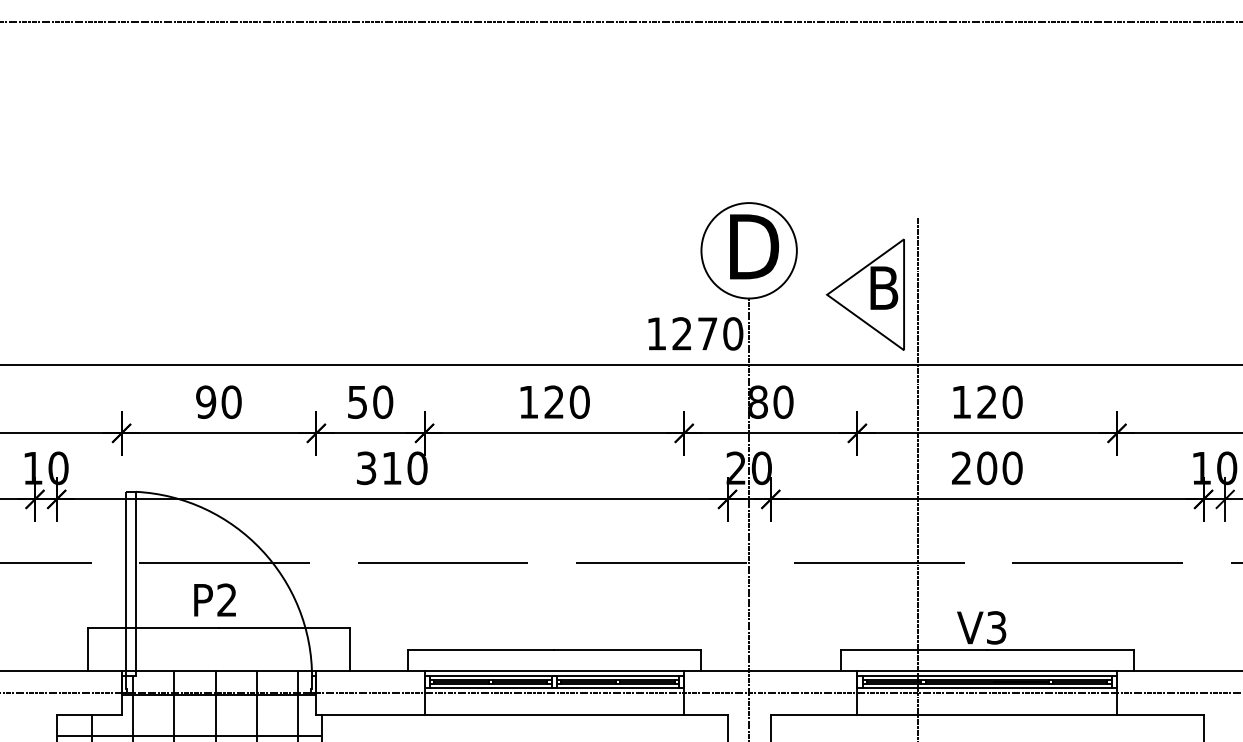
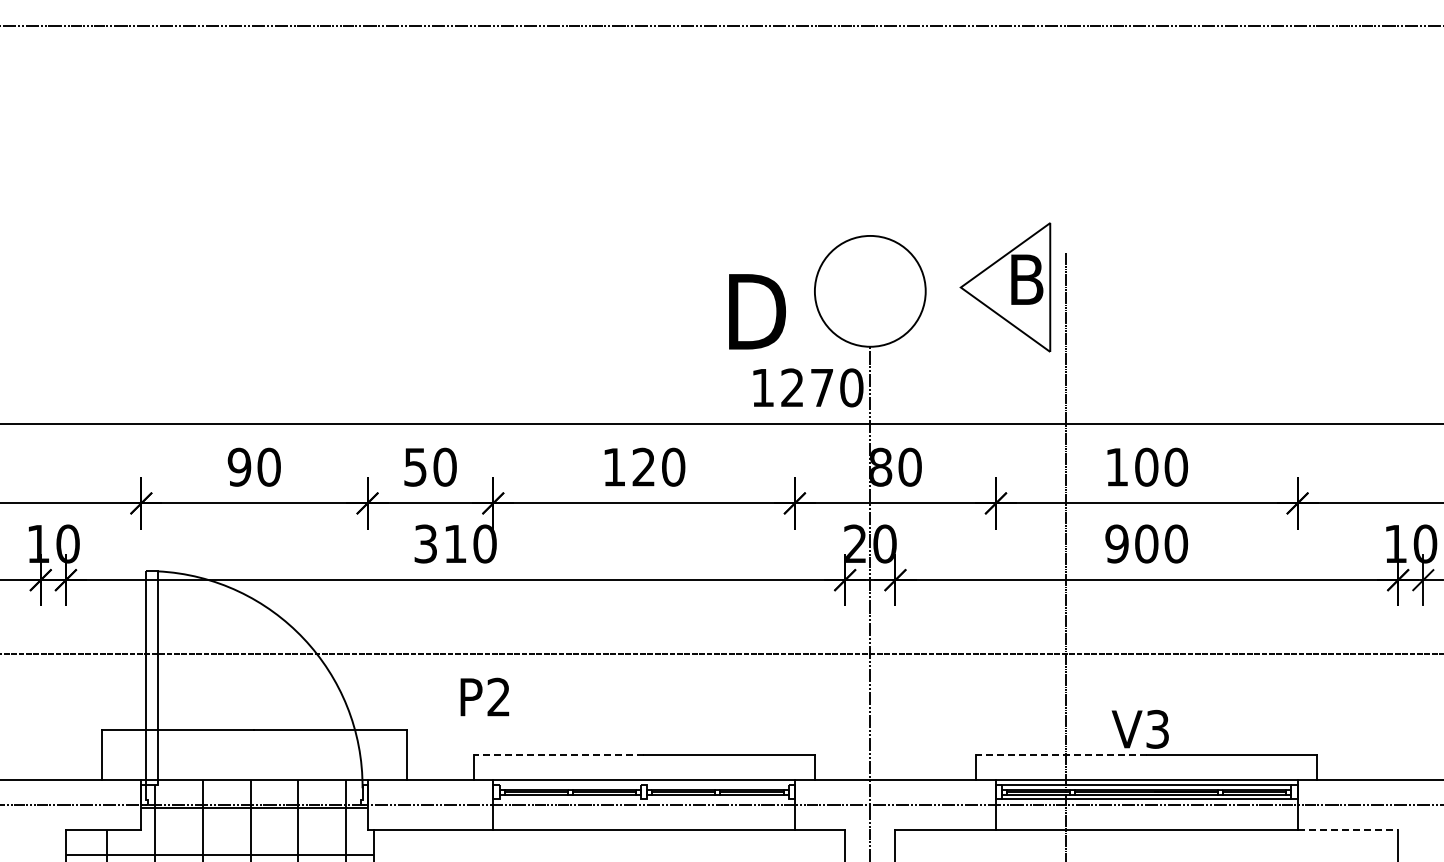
text: (754, 246) -> (757, 311), moved
part: (865, 294) -> (1005, 287), moved
text: (986, 401) -> (1146, 466), 120 -> 100
text: (961, 467) -> (1116, 543), 200 -> 900
text: (214, 599) -> (484, 696), moved
line: (480, 649) -> (558, 754), solid -> dashed
line: (913, 649) -> (1061, 754), solid -> dashed
line: (553, 676) -> (643, 785), removed
line: (553, 688) -> (643, 799), removed
line: (1160, 714) -> (1348, 830), solid -> dashed

